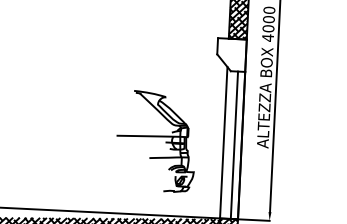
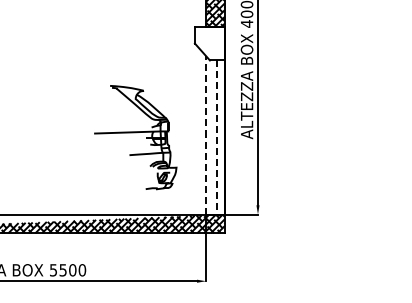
line: (224, 141) -> (206, 134), solid -> dashed
line: (234, 145) -> (217, 137), solid -> dashed

